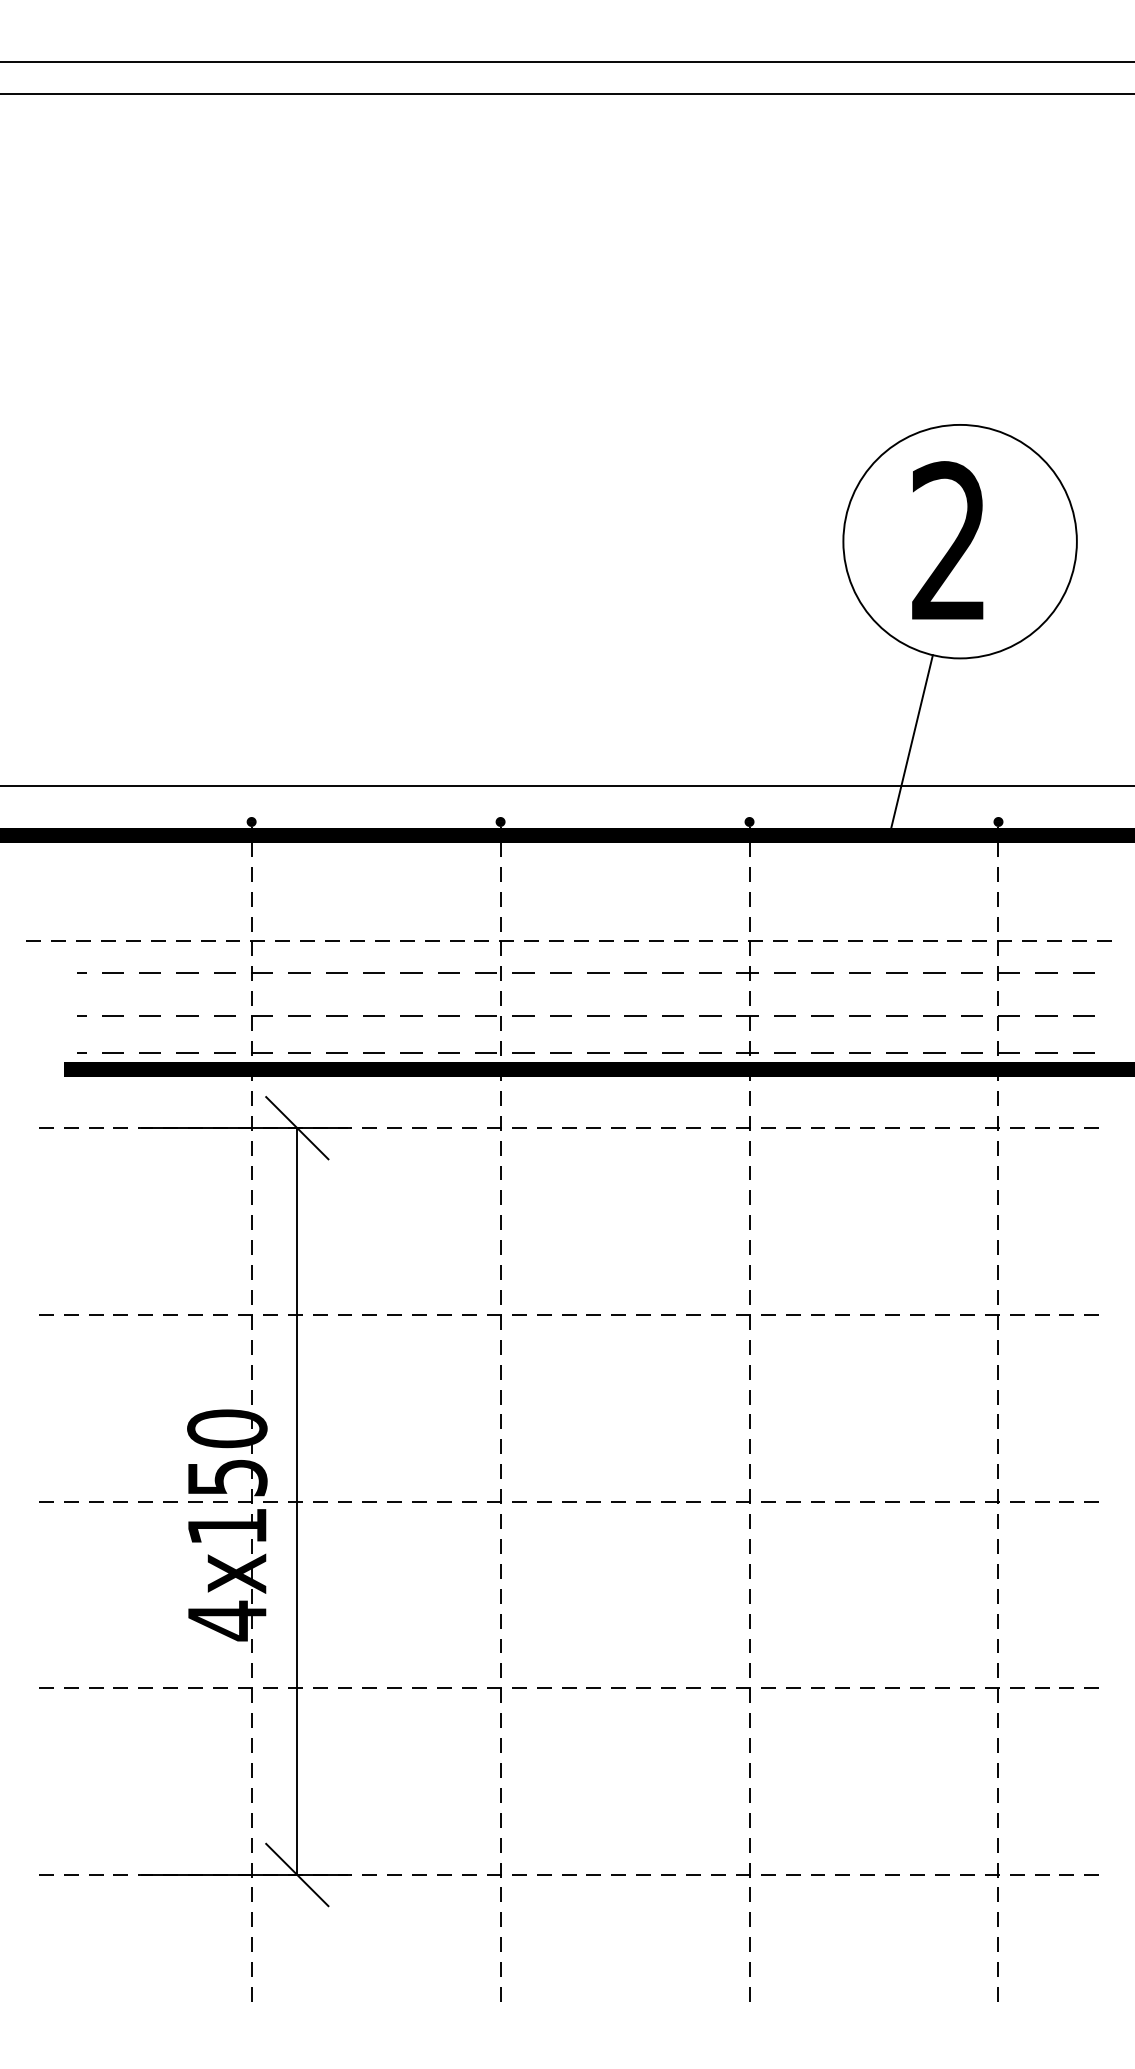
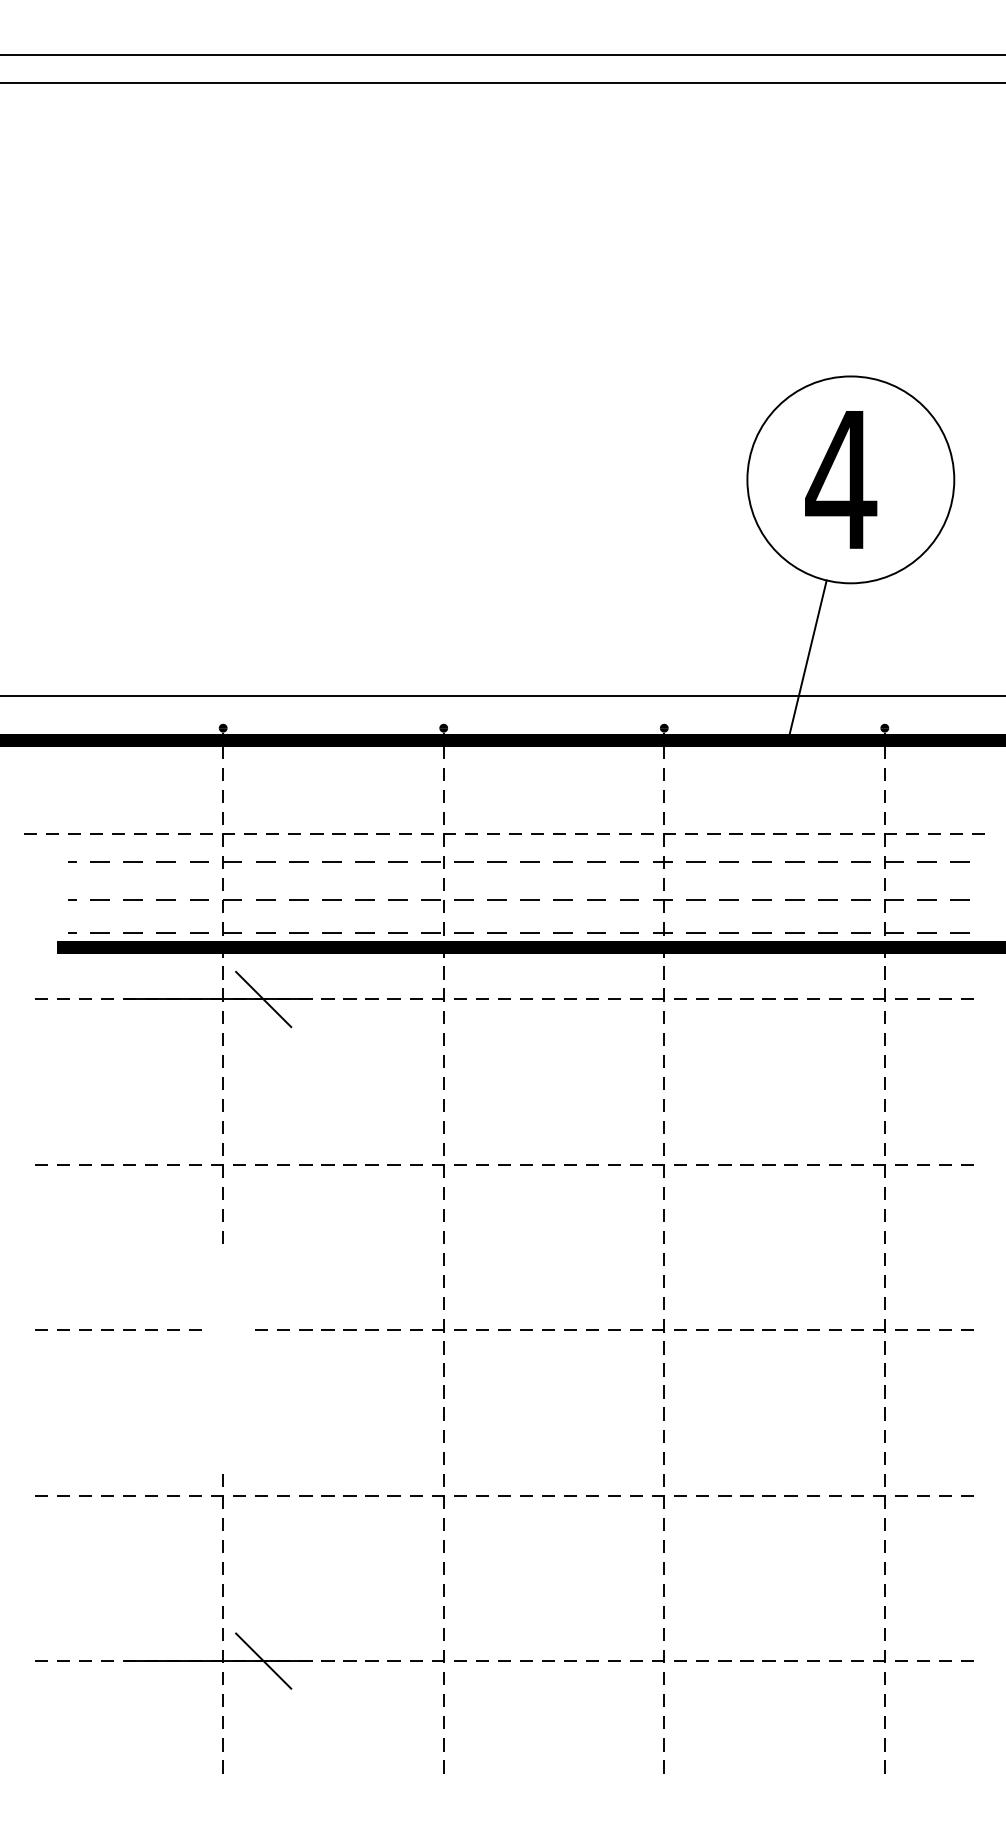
text: (948, 540) -> (840, 478), 2 -> 4
line: (297, 1501) -> (263, 1330), removed
part: (232, 1530) -> (206, 1355), removed

